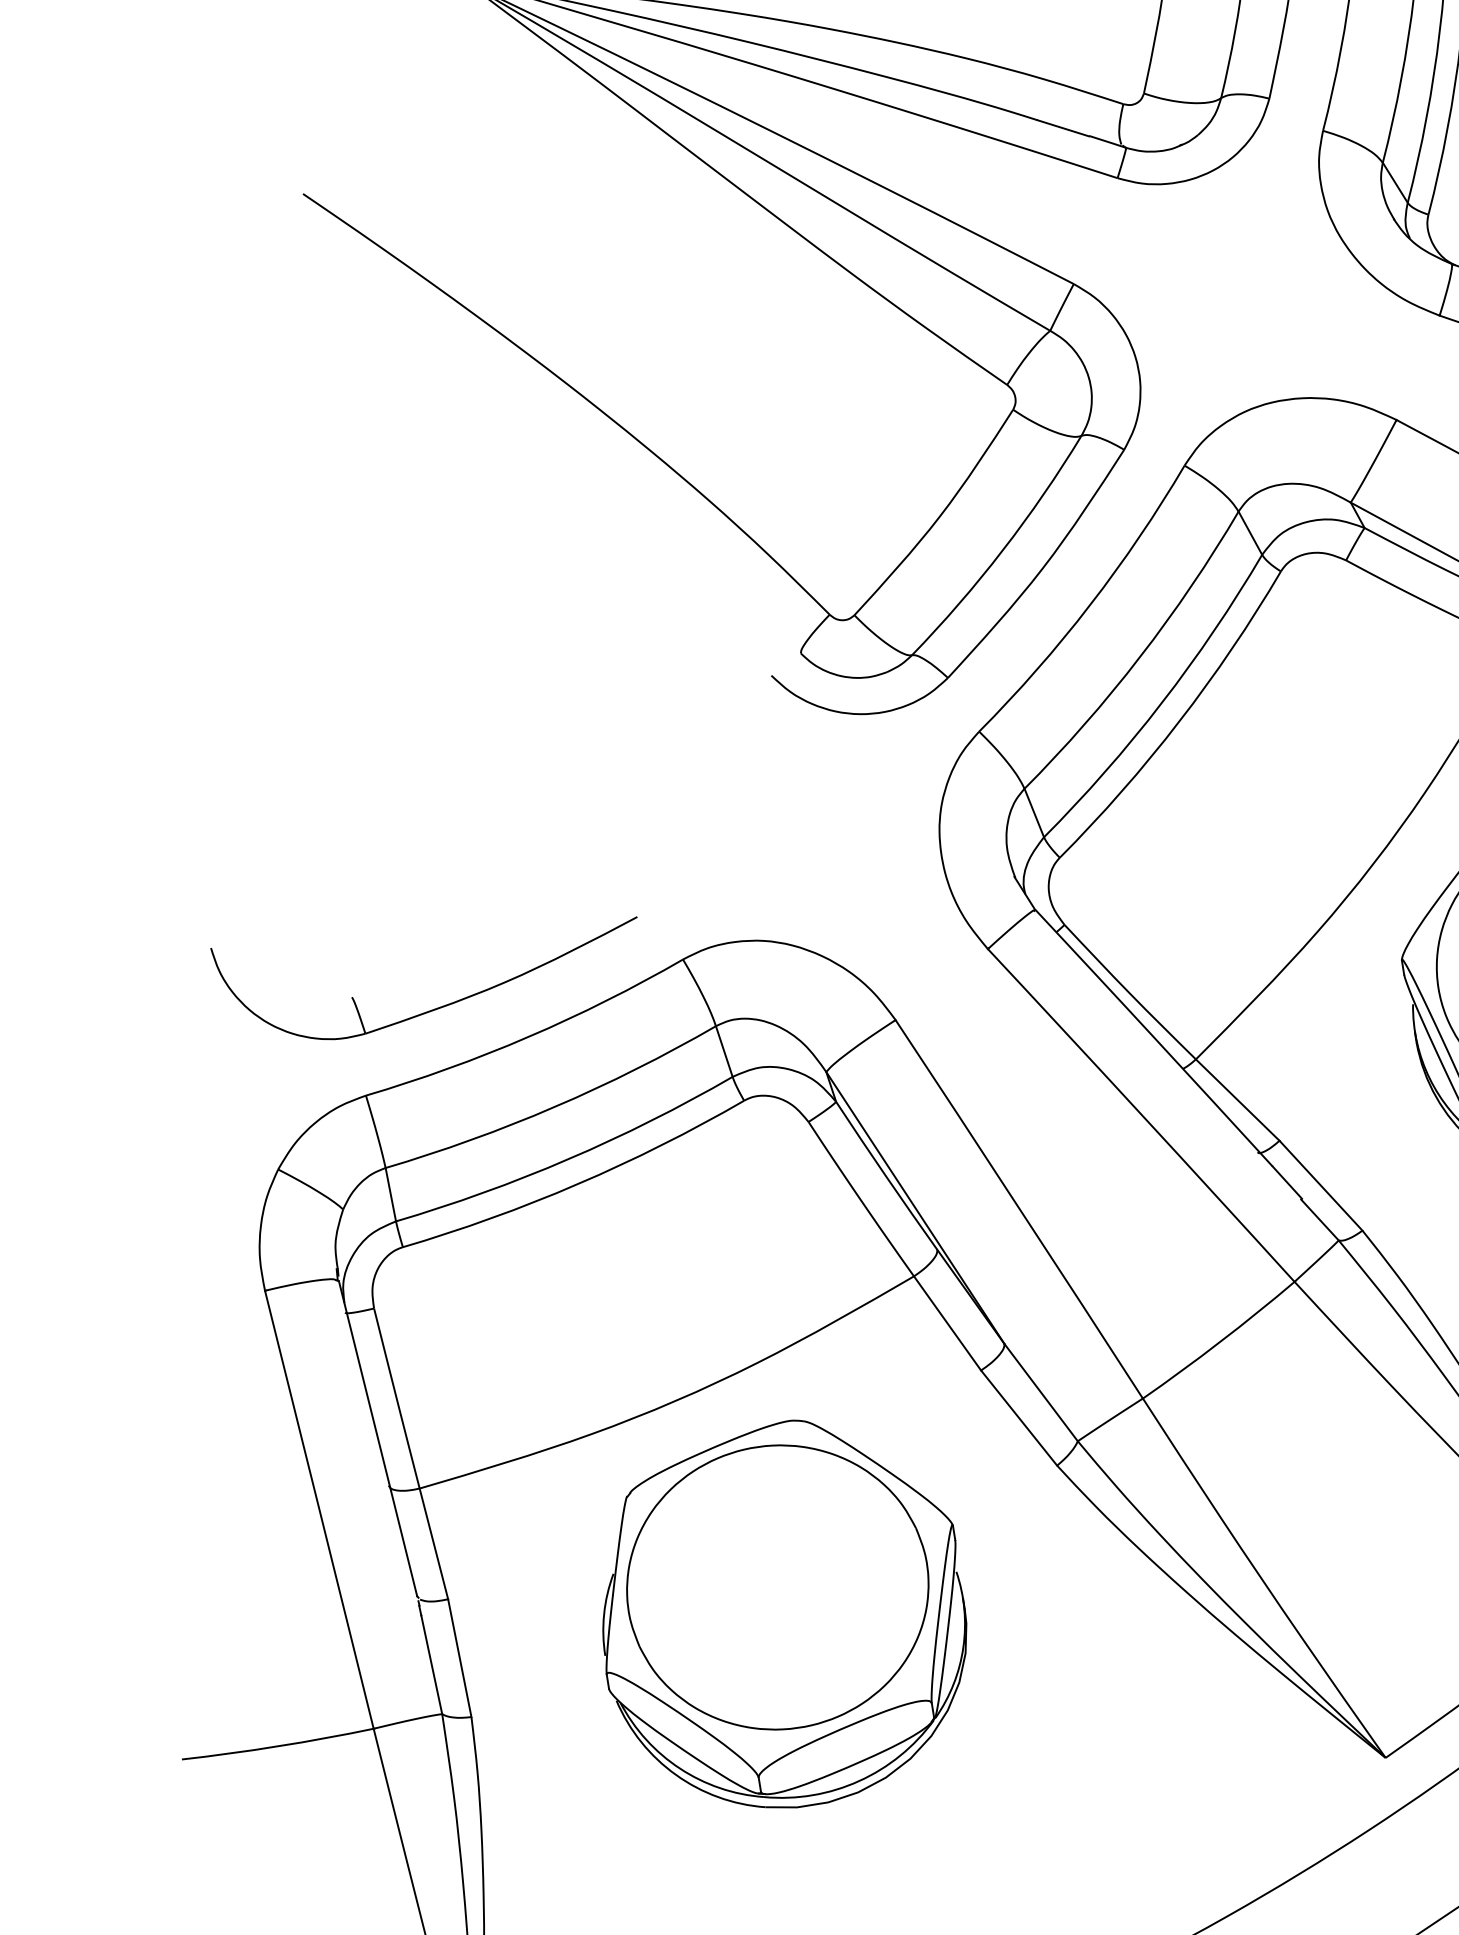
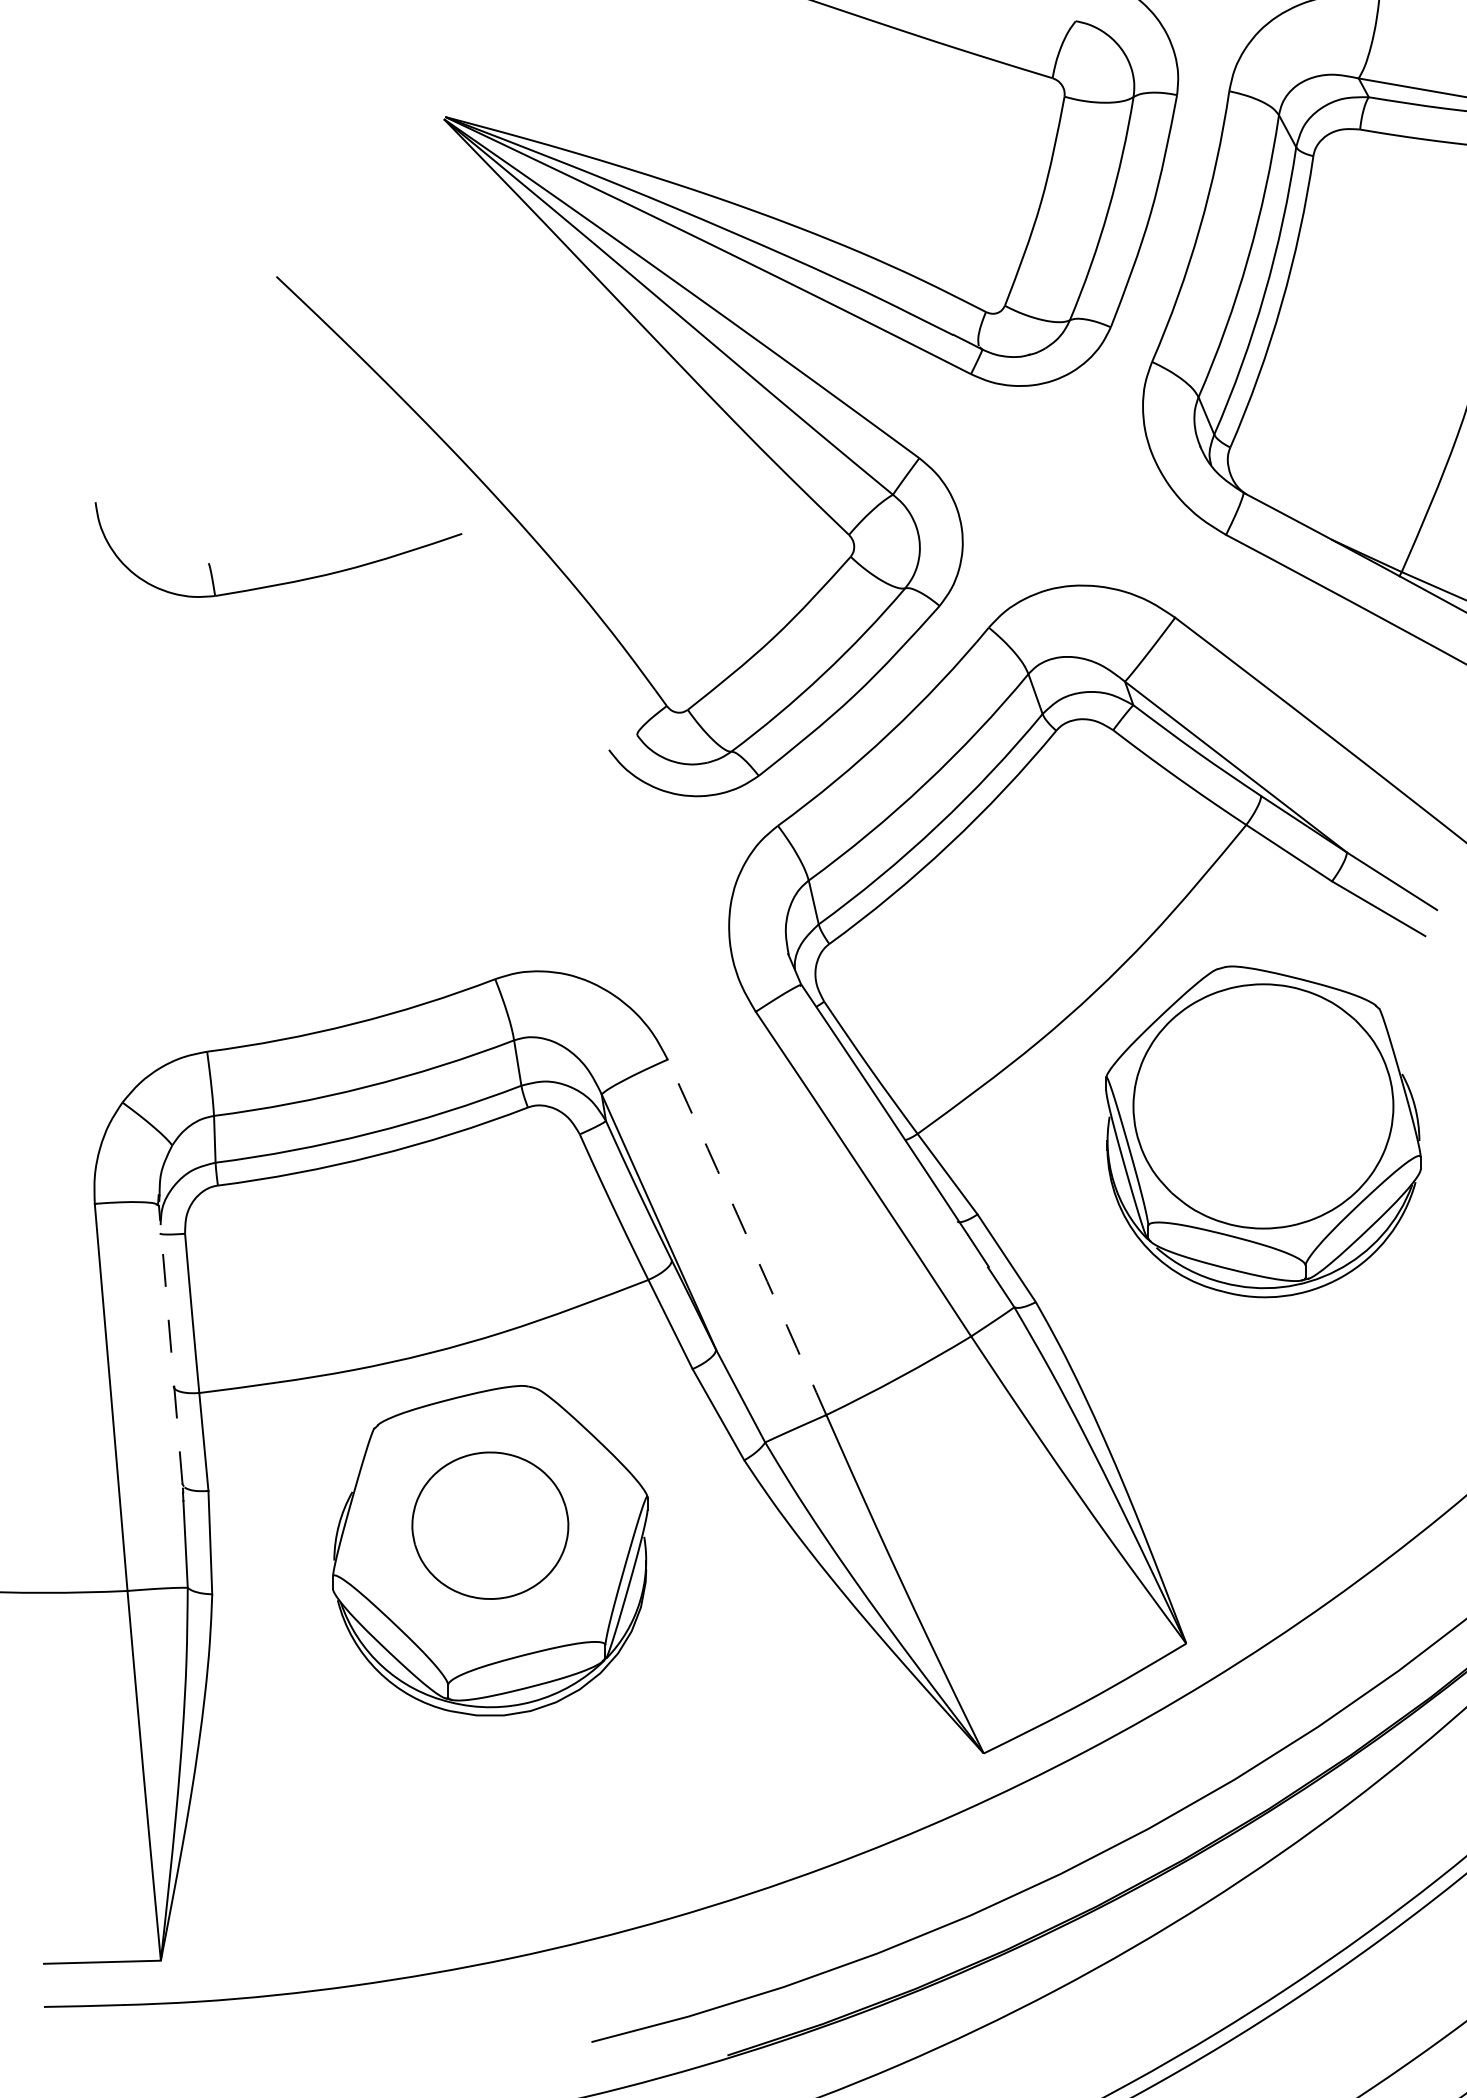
part: (441, 1005) -> (283, 582), moved
arc: (1019, 1209) -> (747, 1237), solid -> dashed
line: (377, 1439) -> (170, 1345), solid -> dashed
part: (777, 1586) -> (490, 1525), size x0.6

